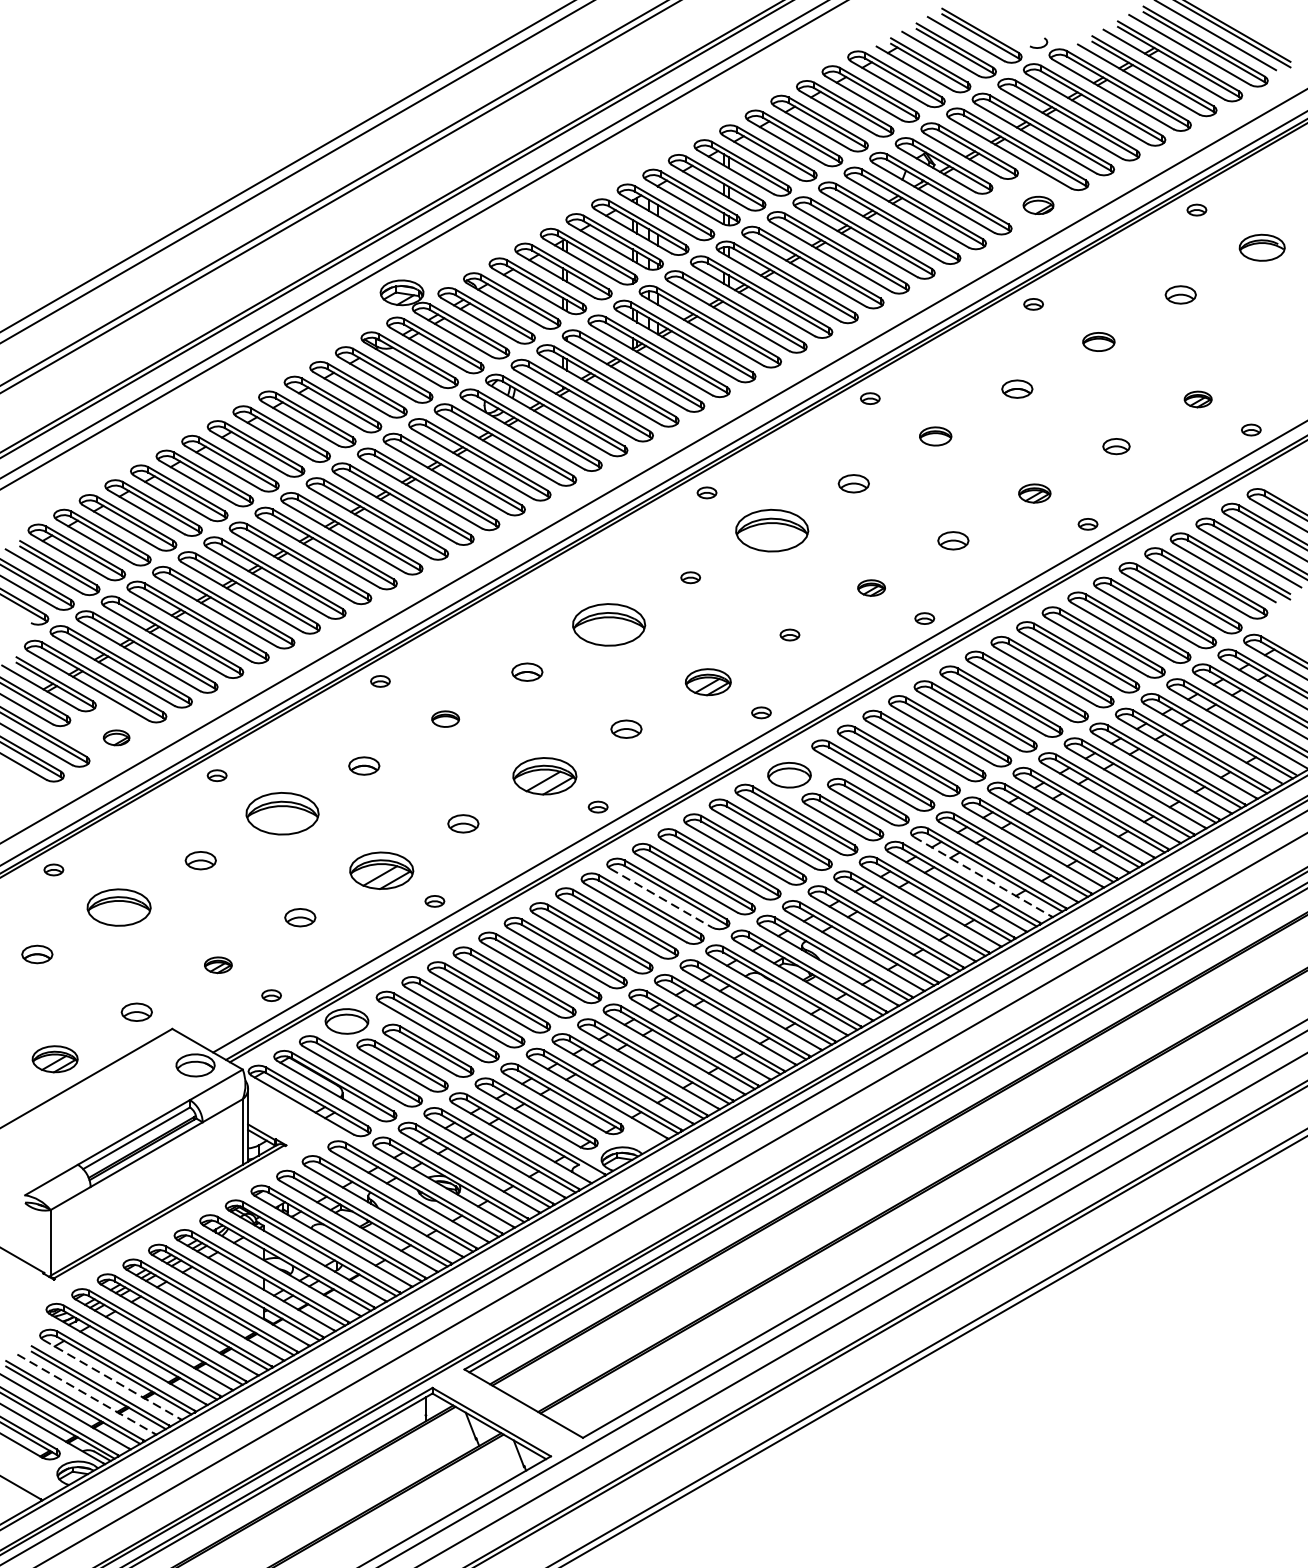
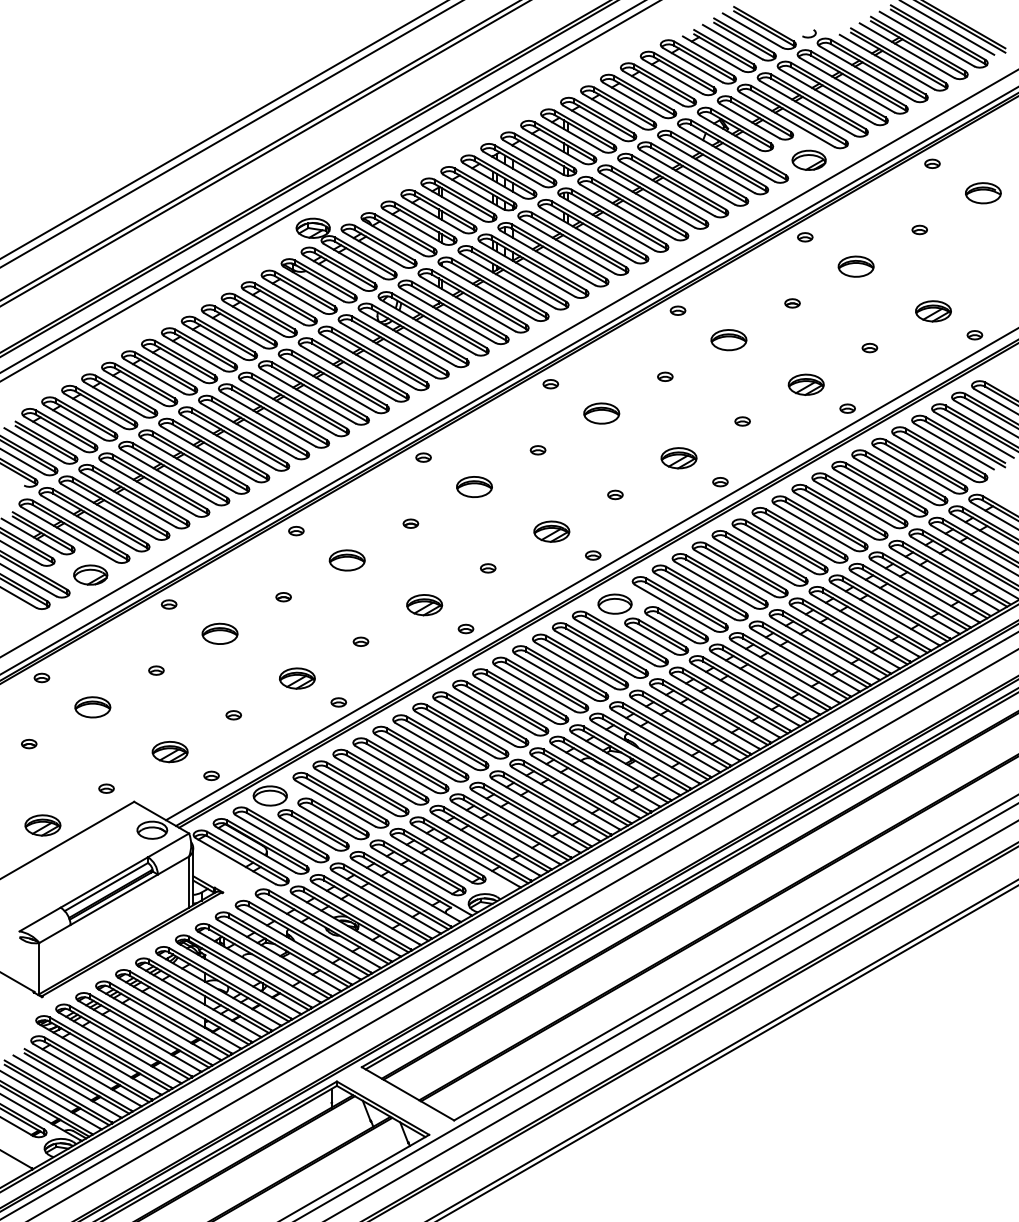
part: (1037, 204) -> (808, 159), size x1.43
part: (1180, 294) -> (919, 229), size x0.62
part: (1098, 341) -> (855, 266), size x1.43
part: (1017, 389) -> (792, 303), size x0.62
part: (1198, 399) -> (933, 311), size x1.67
part: (935, 436) -> (728, 340), size x1.43
part: (1116, 445) -> (869, 347), size x0.71
part: (854, 483) -> (665, 376), size x0.62
part: (1033, 493) -> (805, 384), size x1.43
part: (772, 530) -> (601, 413), size x0.62
part: (953, 540) -> (742, 421), size x0.62
part: (543, 586) -> (423, 457), added
part: (870, 588) -> (678, 458), size x1.67
part: (609, 624) -> (474, 486), size x0.62
part: (526, 671) -> (410, 523), size x0.62
part: (444, 719) -> (346, 560), size x1.67
part: (627, 729) -> (488, 568), size x0.62
part: (116, 737) -> (90, 574), size x1.67
part: (363, 766) -> (283, 597), size x0.62
part: (544, 776) -> (424, 605), size x0.71
part: (281, 812) -> (219, 633), size x0.62
part: (462, 823) -> (360, 641), size x0.62
part: (200, 860) -> (156, 670), size x0.62
part: (381, 870) -> (297, 678), size x0.71
line: (982, 877) -> (765, 683), dashed -> solid
line: (661, 897) -> (515, 699), dashed -> solid
part: (118, 907) -> (92, 707), size x0.71
part: (299, 918) -> (233, 715), size x0.62
part: (37, 955) -> (29, 744), size x0.62
part: (217, 965) -> (169, 752), size x1.67
part: (136, 1011) -> (106, 788), size x0.62
line: (111, 1378) -> (86, 1074), dashed -> solid
line: (85, 1394) -> (66, 1086), dashed -> solid

